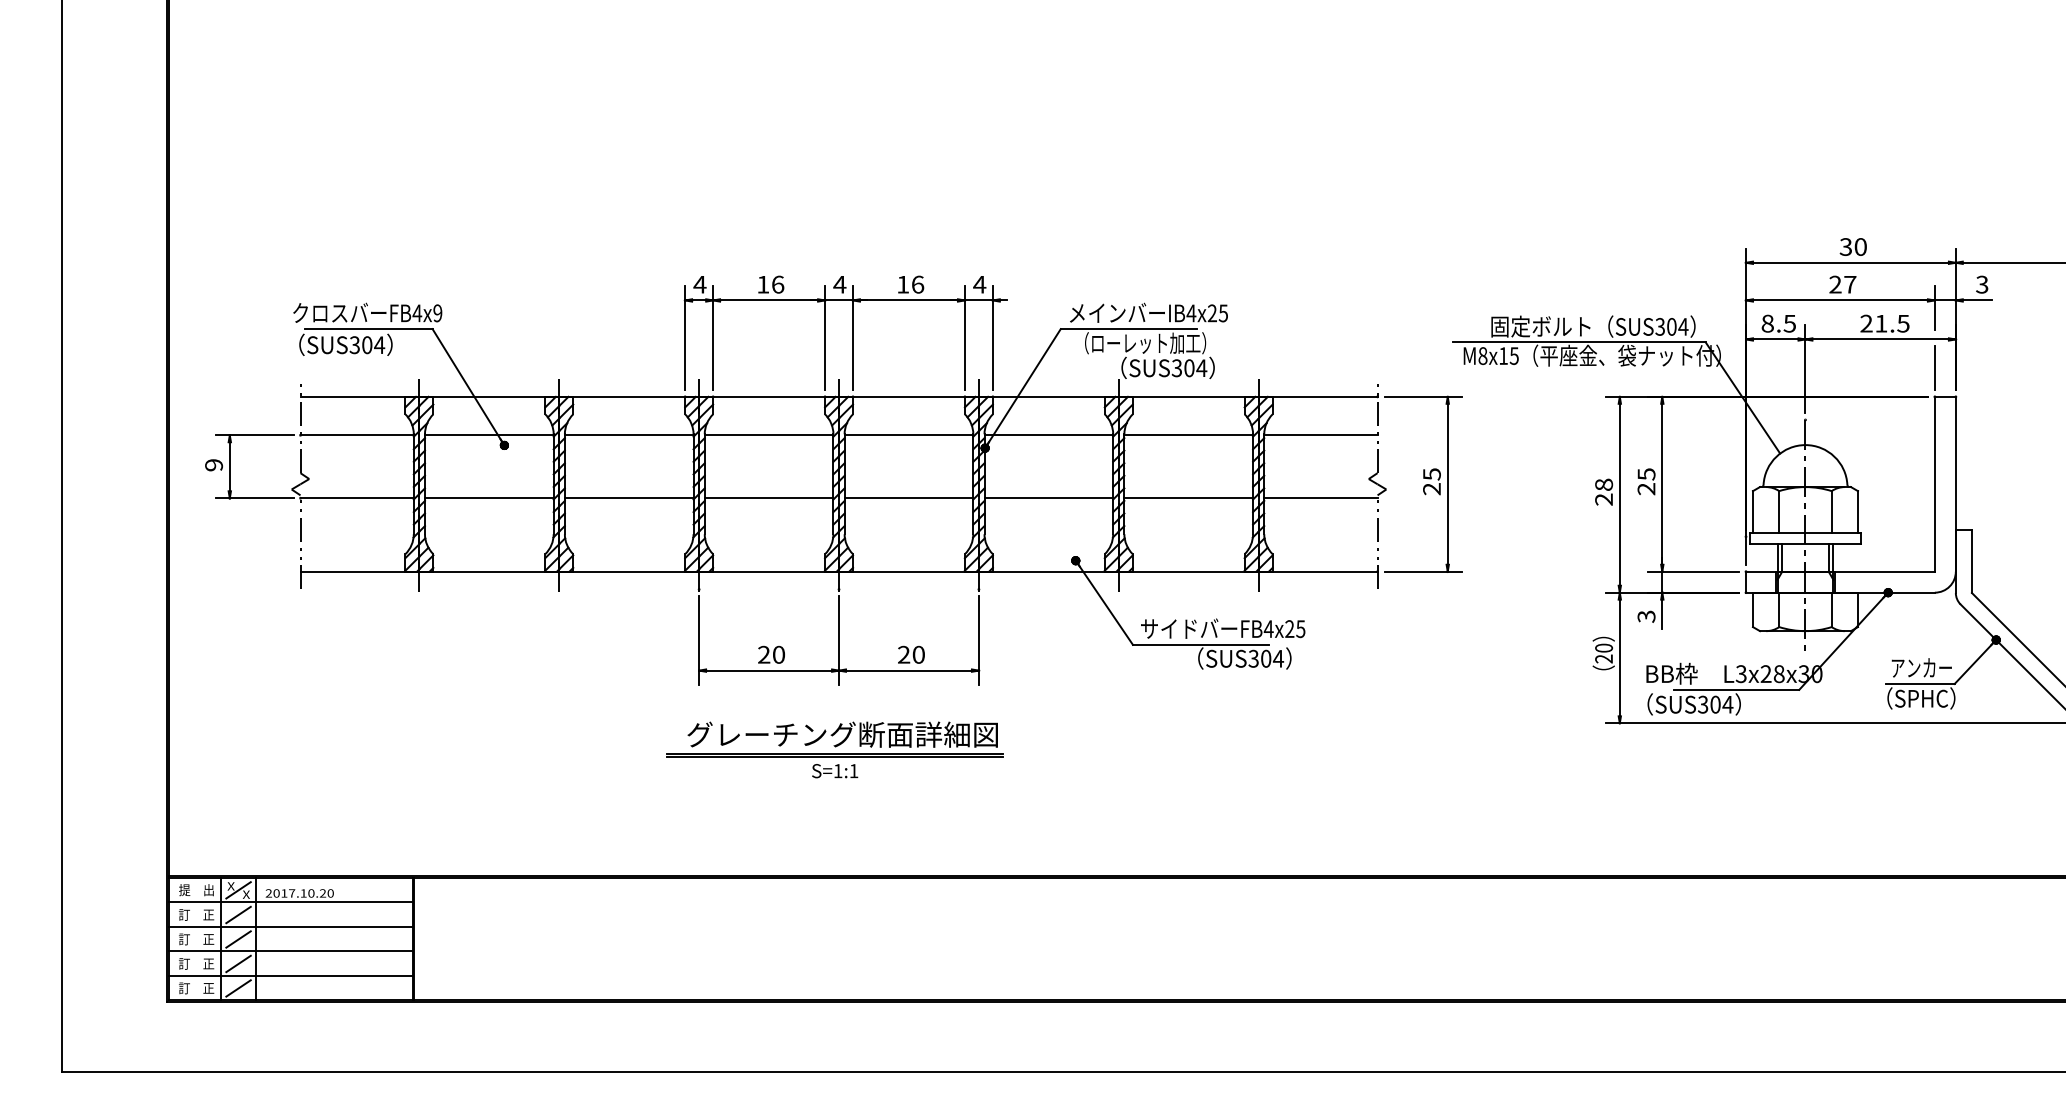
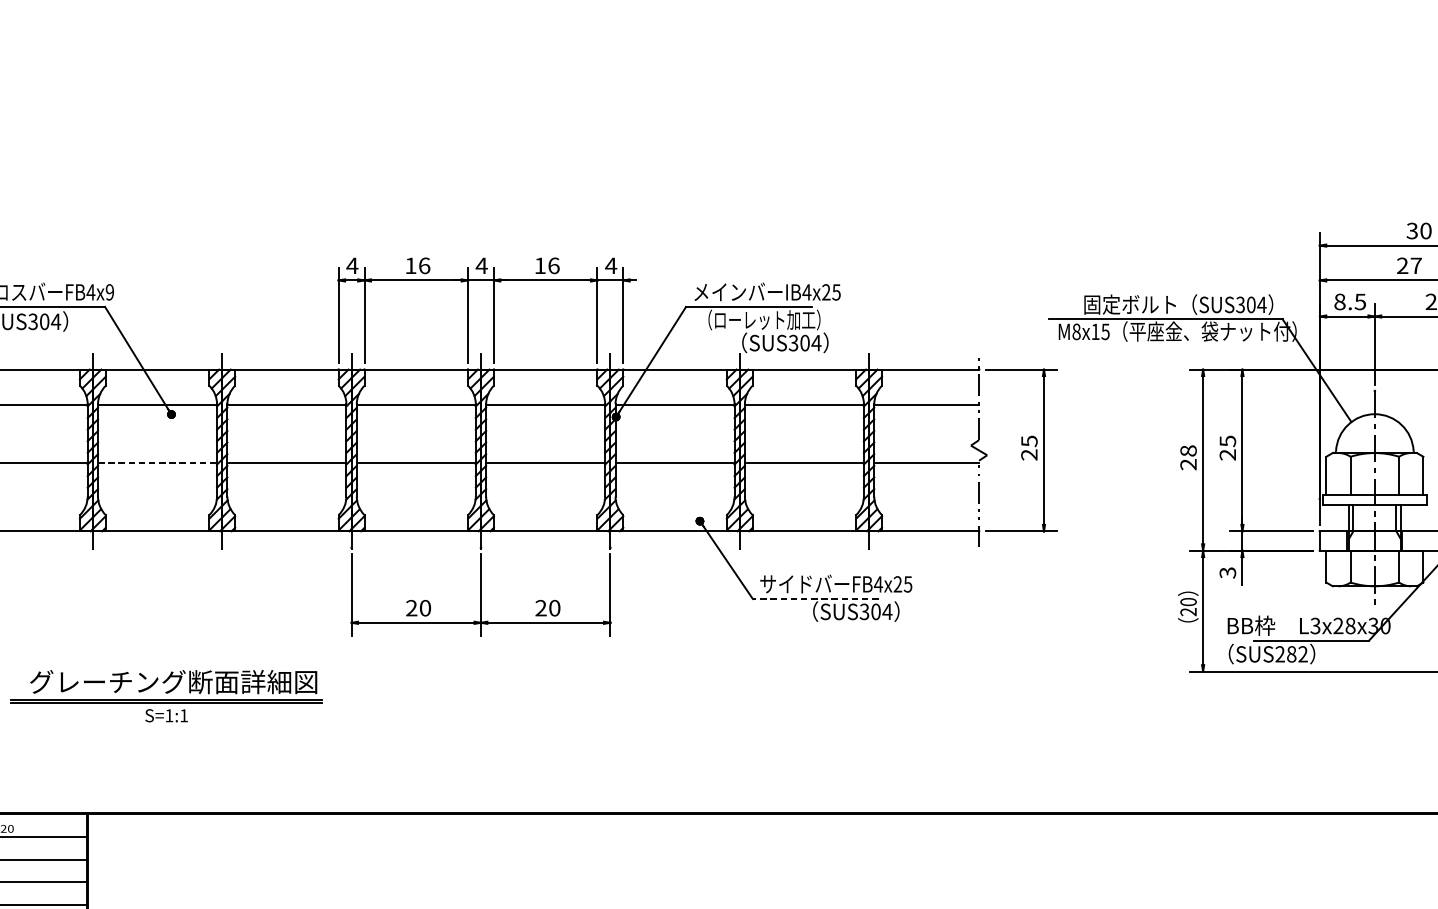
line: (489, 498) -> (157, 463), solid -> dashed
line: (1200, 644) -> (815, 598), solid -> dashed
text: (1715, 704) -> (1291, 654), SUS304 -> SUS282
part: (834, 749) -> (166, 695), moved

